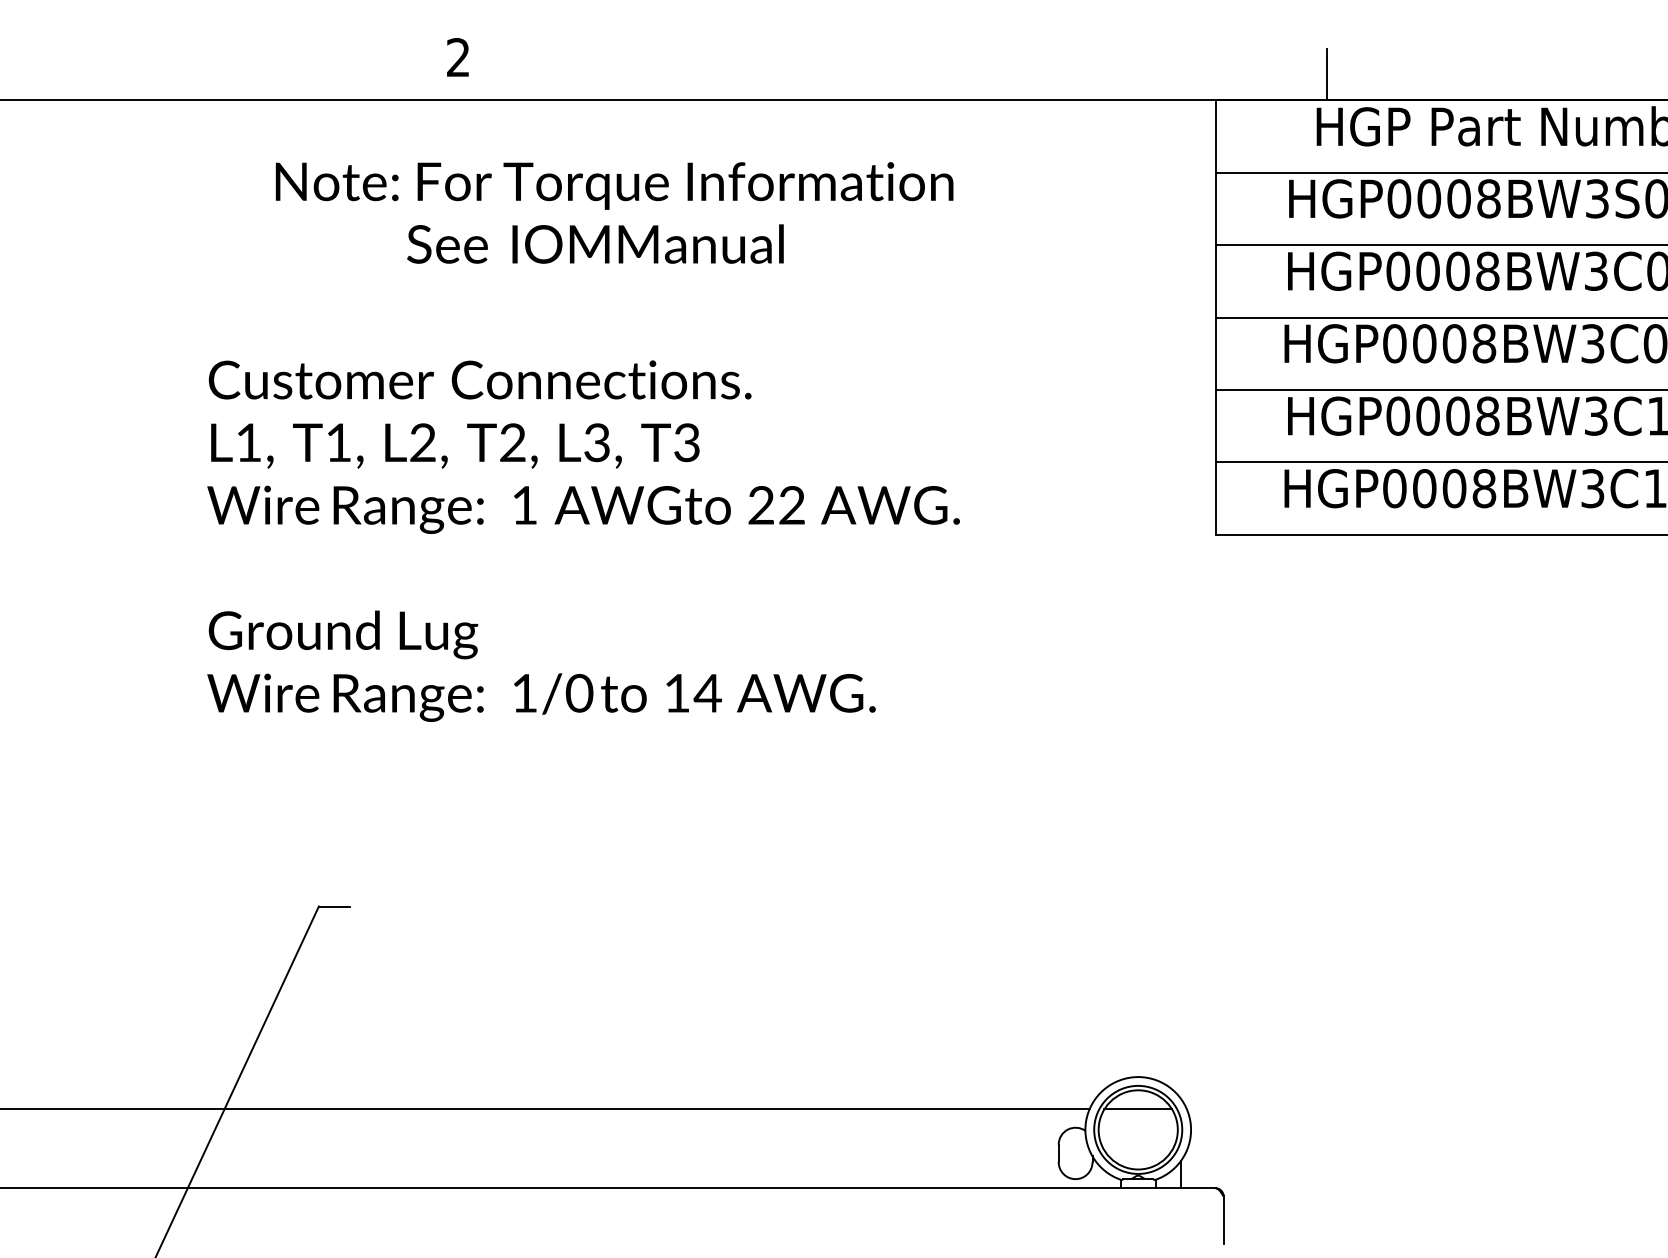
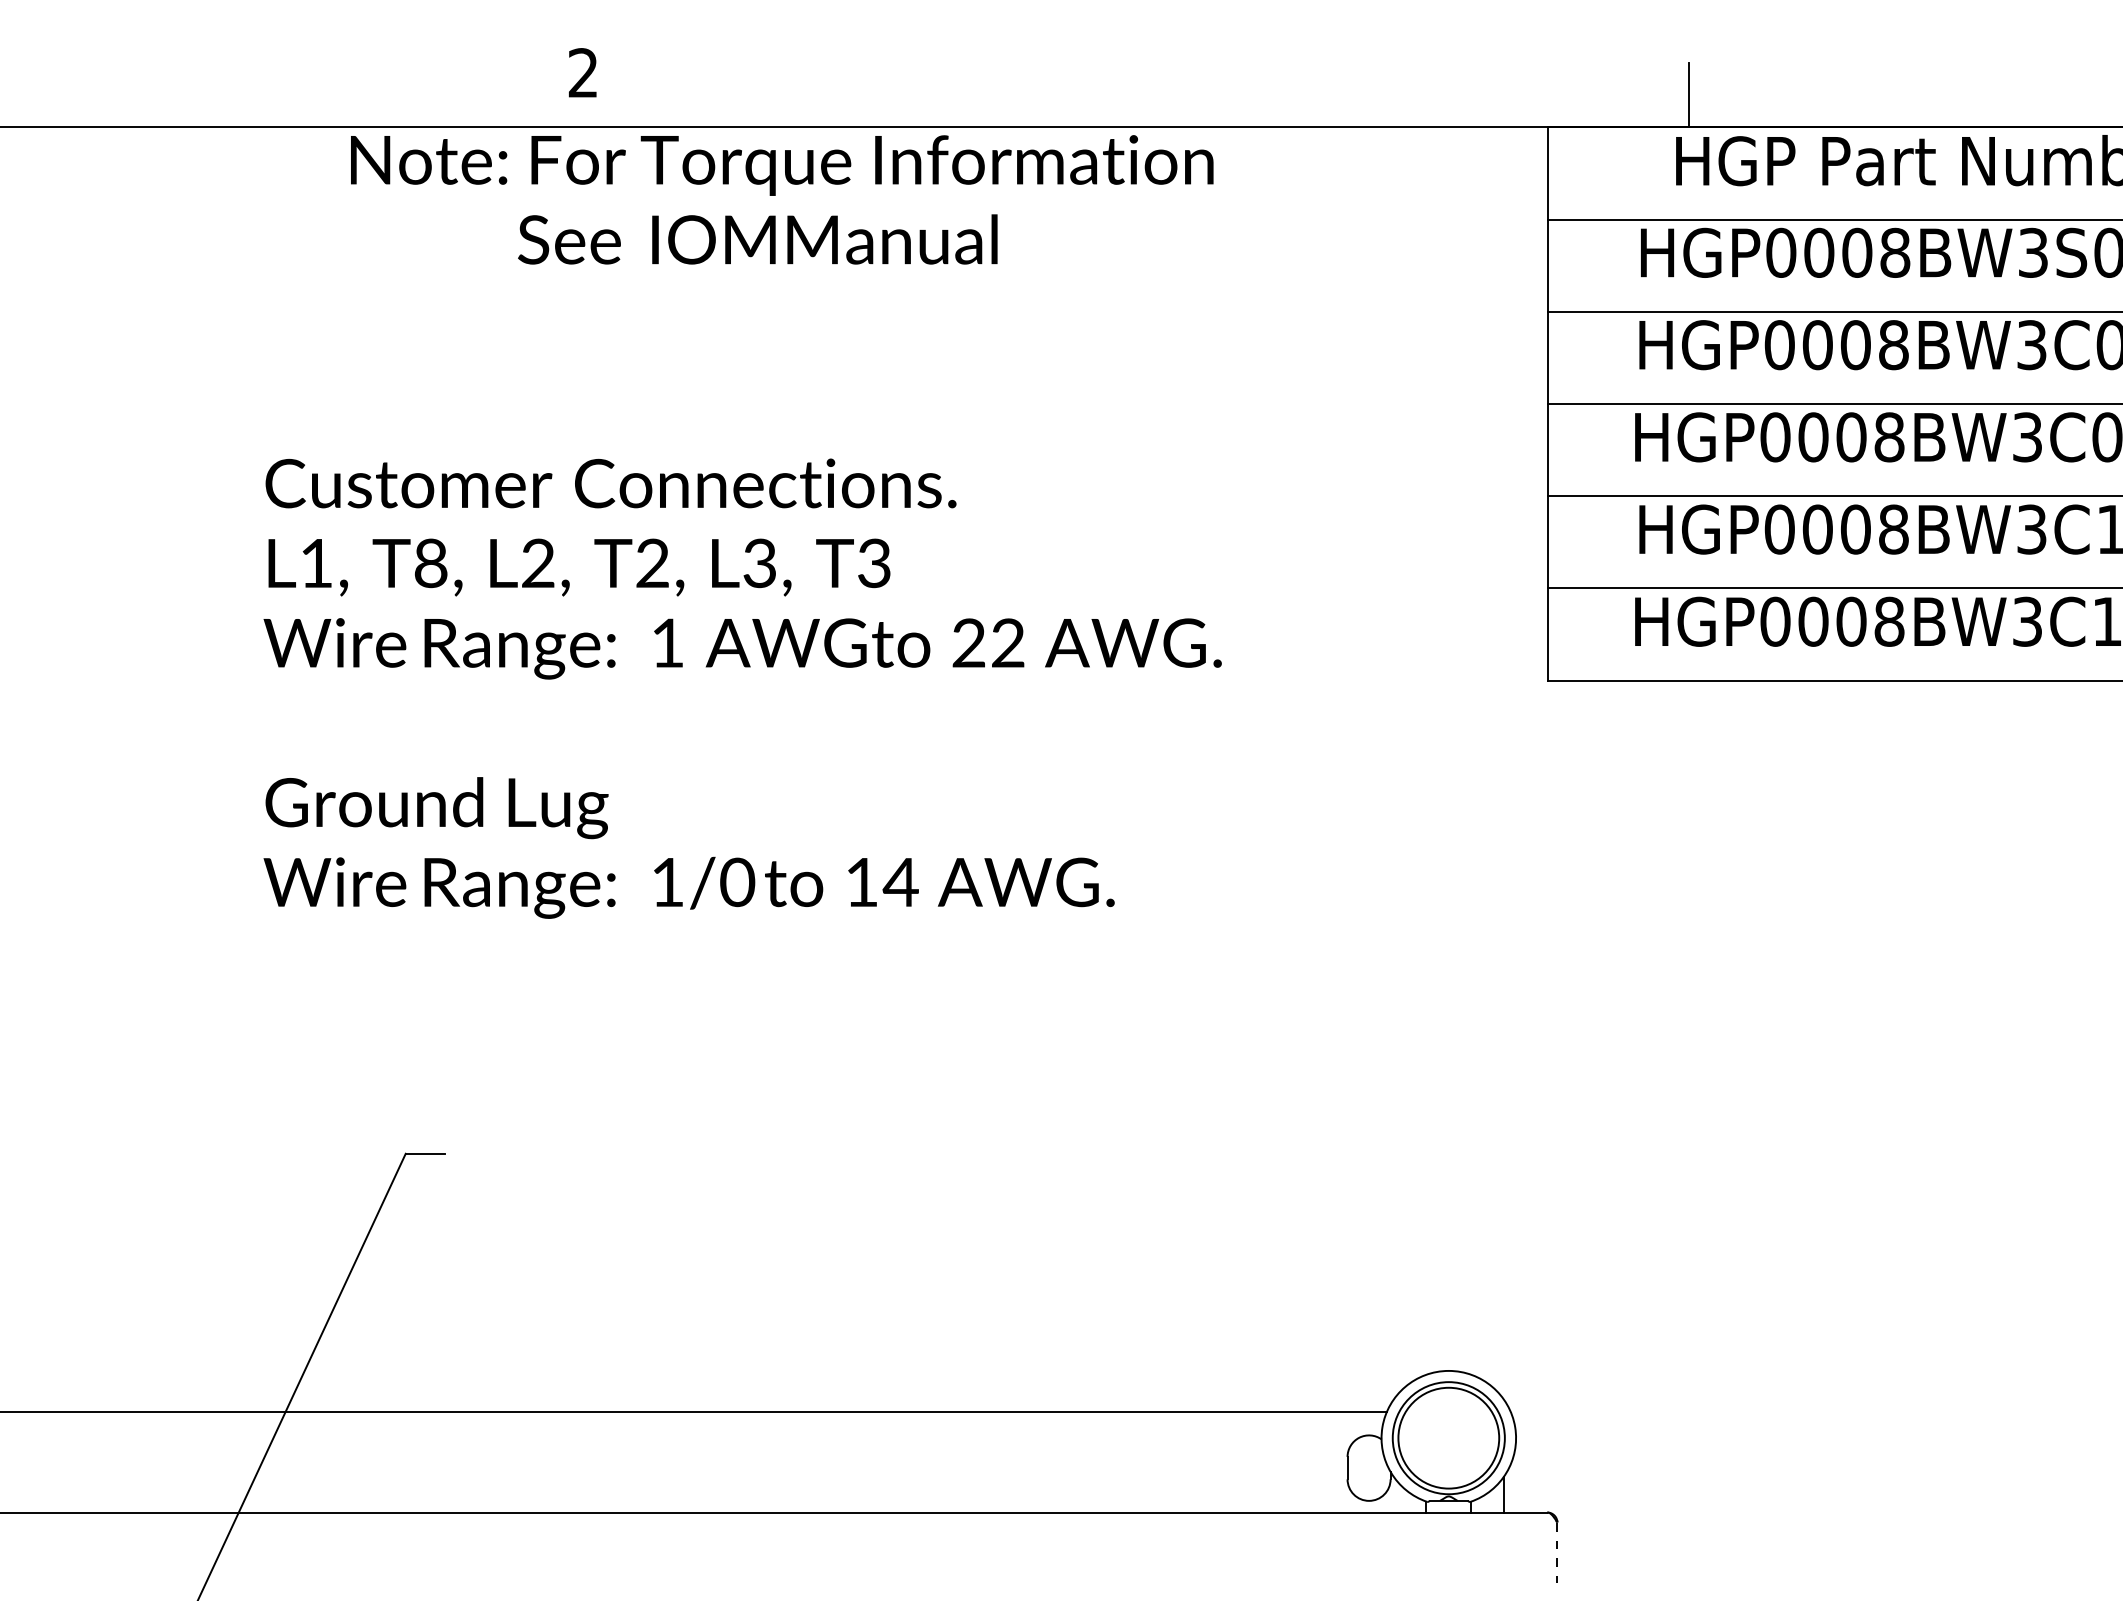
text: (614, 212) -> (782, 199), moved
text: (338, 442) -> (430, 563), T1, -> T8,
line: (1137, 1109) -> (1448, 1412), removed
line: (1223, 1220) -> (1557, 1553), solid -> dashed

